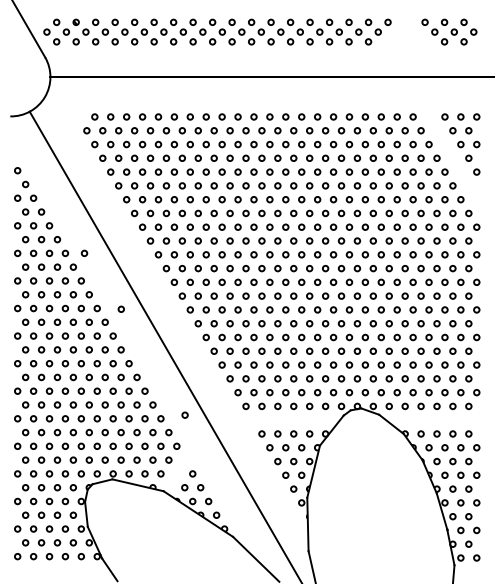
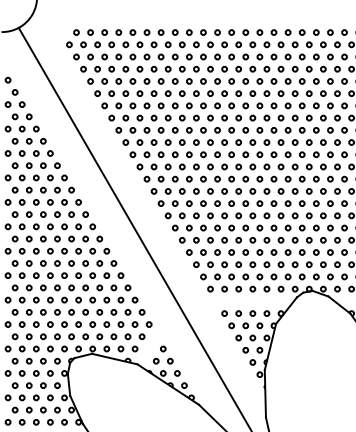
circle: (84, 252) -> (67, 152), removed
circle: (120, 308) -> (99, 202), removed
circle: (184, 414) -> (155, 296), removed

